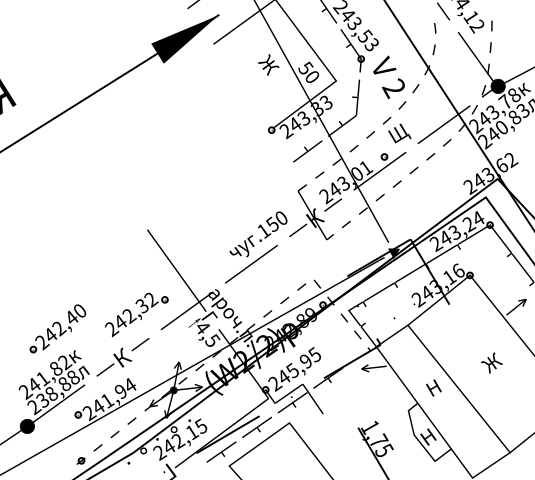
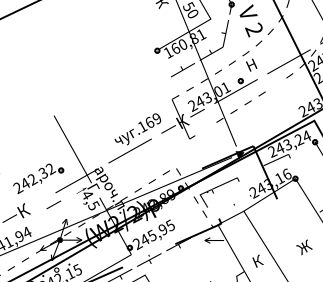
text: (306, 117) -> (184, 44), 243,33 -> 160,81
text: (401, 132) -> (255, 63), Щ -> Н
line: (430, 156) -> (275, 84), removed
text: (276, 221) -> (152, 120), .150 -> .169
part: (346, 224) -> (205, 129), removed
fill: (473, 235) -> (301, 148), removed
fill: (411, 273) -> (251, 172), removed
fill: (368, 334) -> (213, 214), removed
line: (140, 344) -> (53, 204), moved
text: (436, 385) -> (260, 259), Н -> К
fill: (293, 398) -> (150, 256), removed

